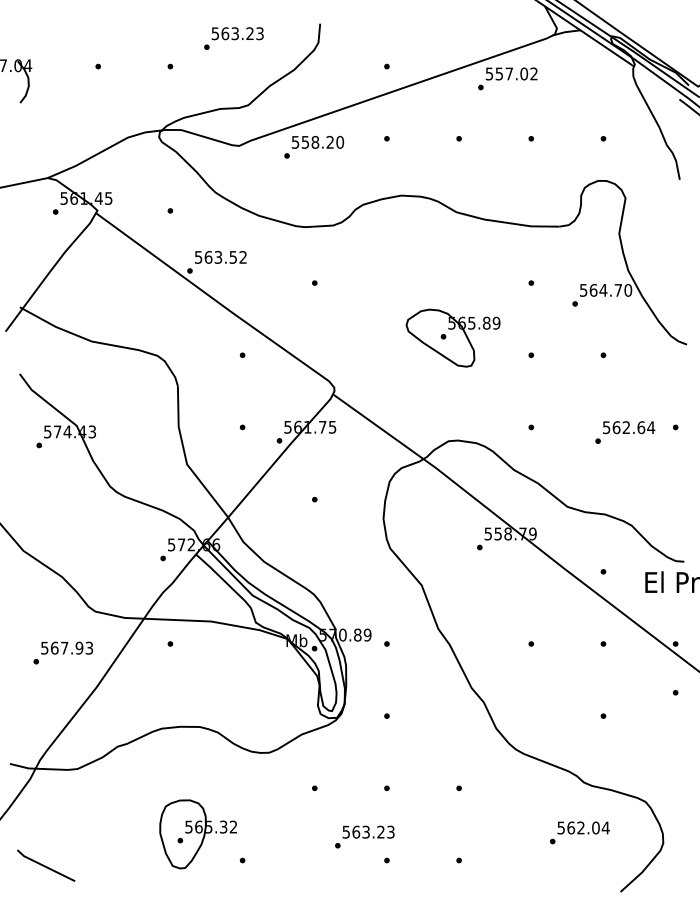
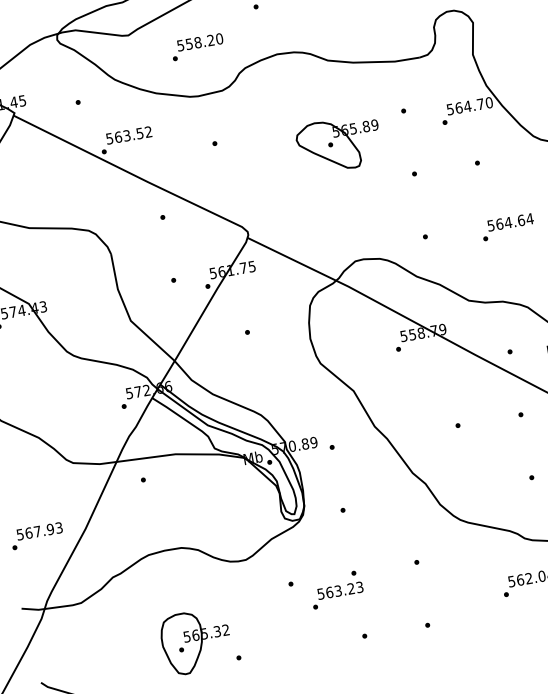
text: (314, 146) -> (197, 46), moved
part: (452, 337) -> (338, 144), moved
text: (626, 427) -> (508, 222), 562.64 -> 564.64
text: (63, 652) -> (37, 535), moved
text: (364, 836) -> (337, 595), moved

